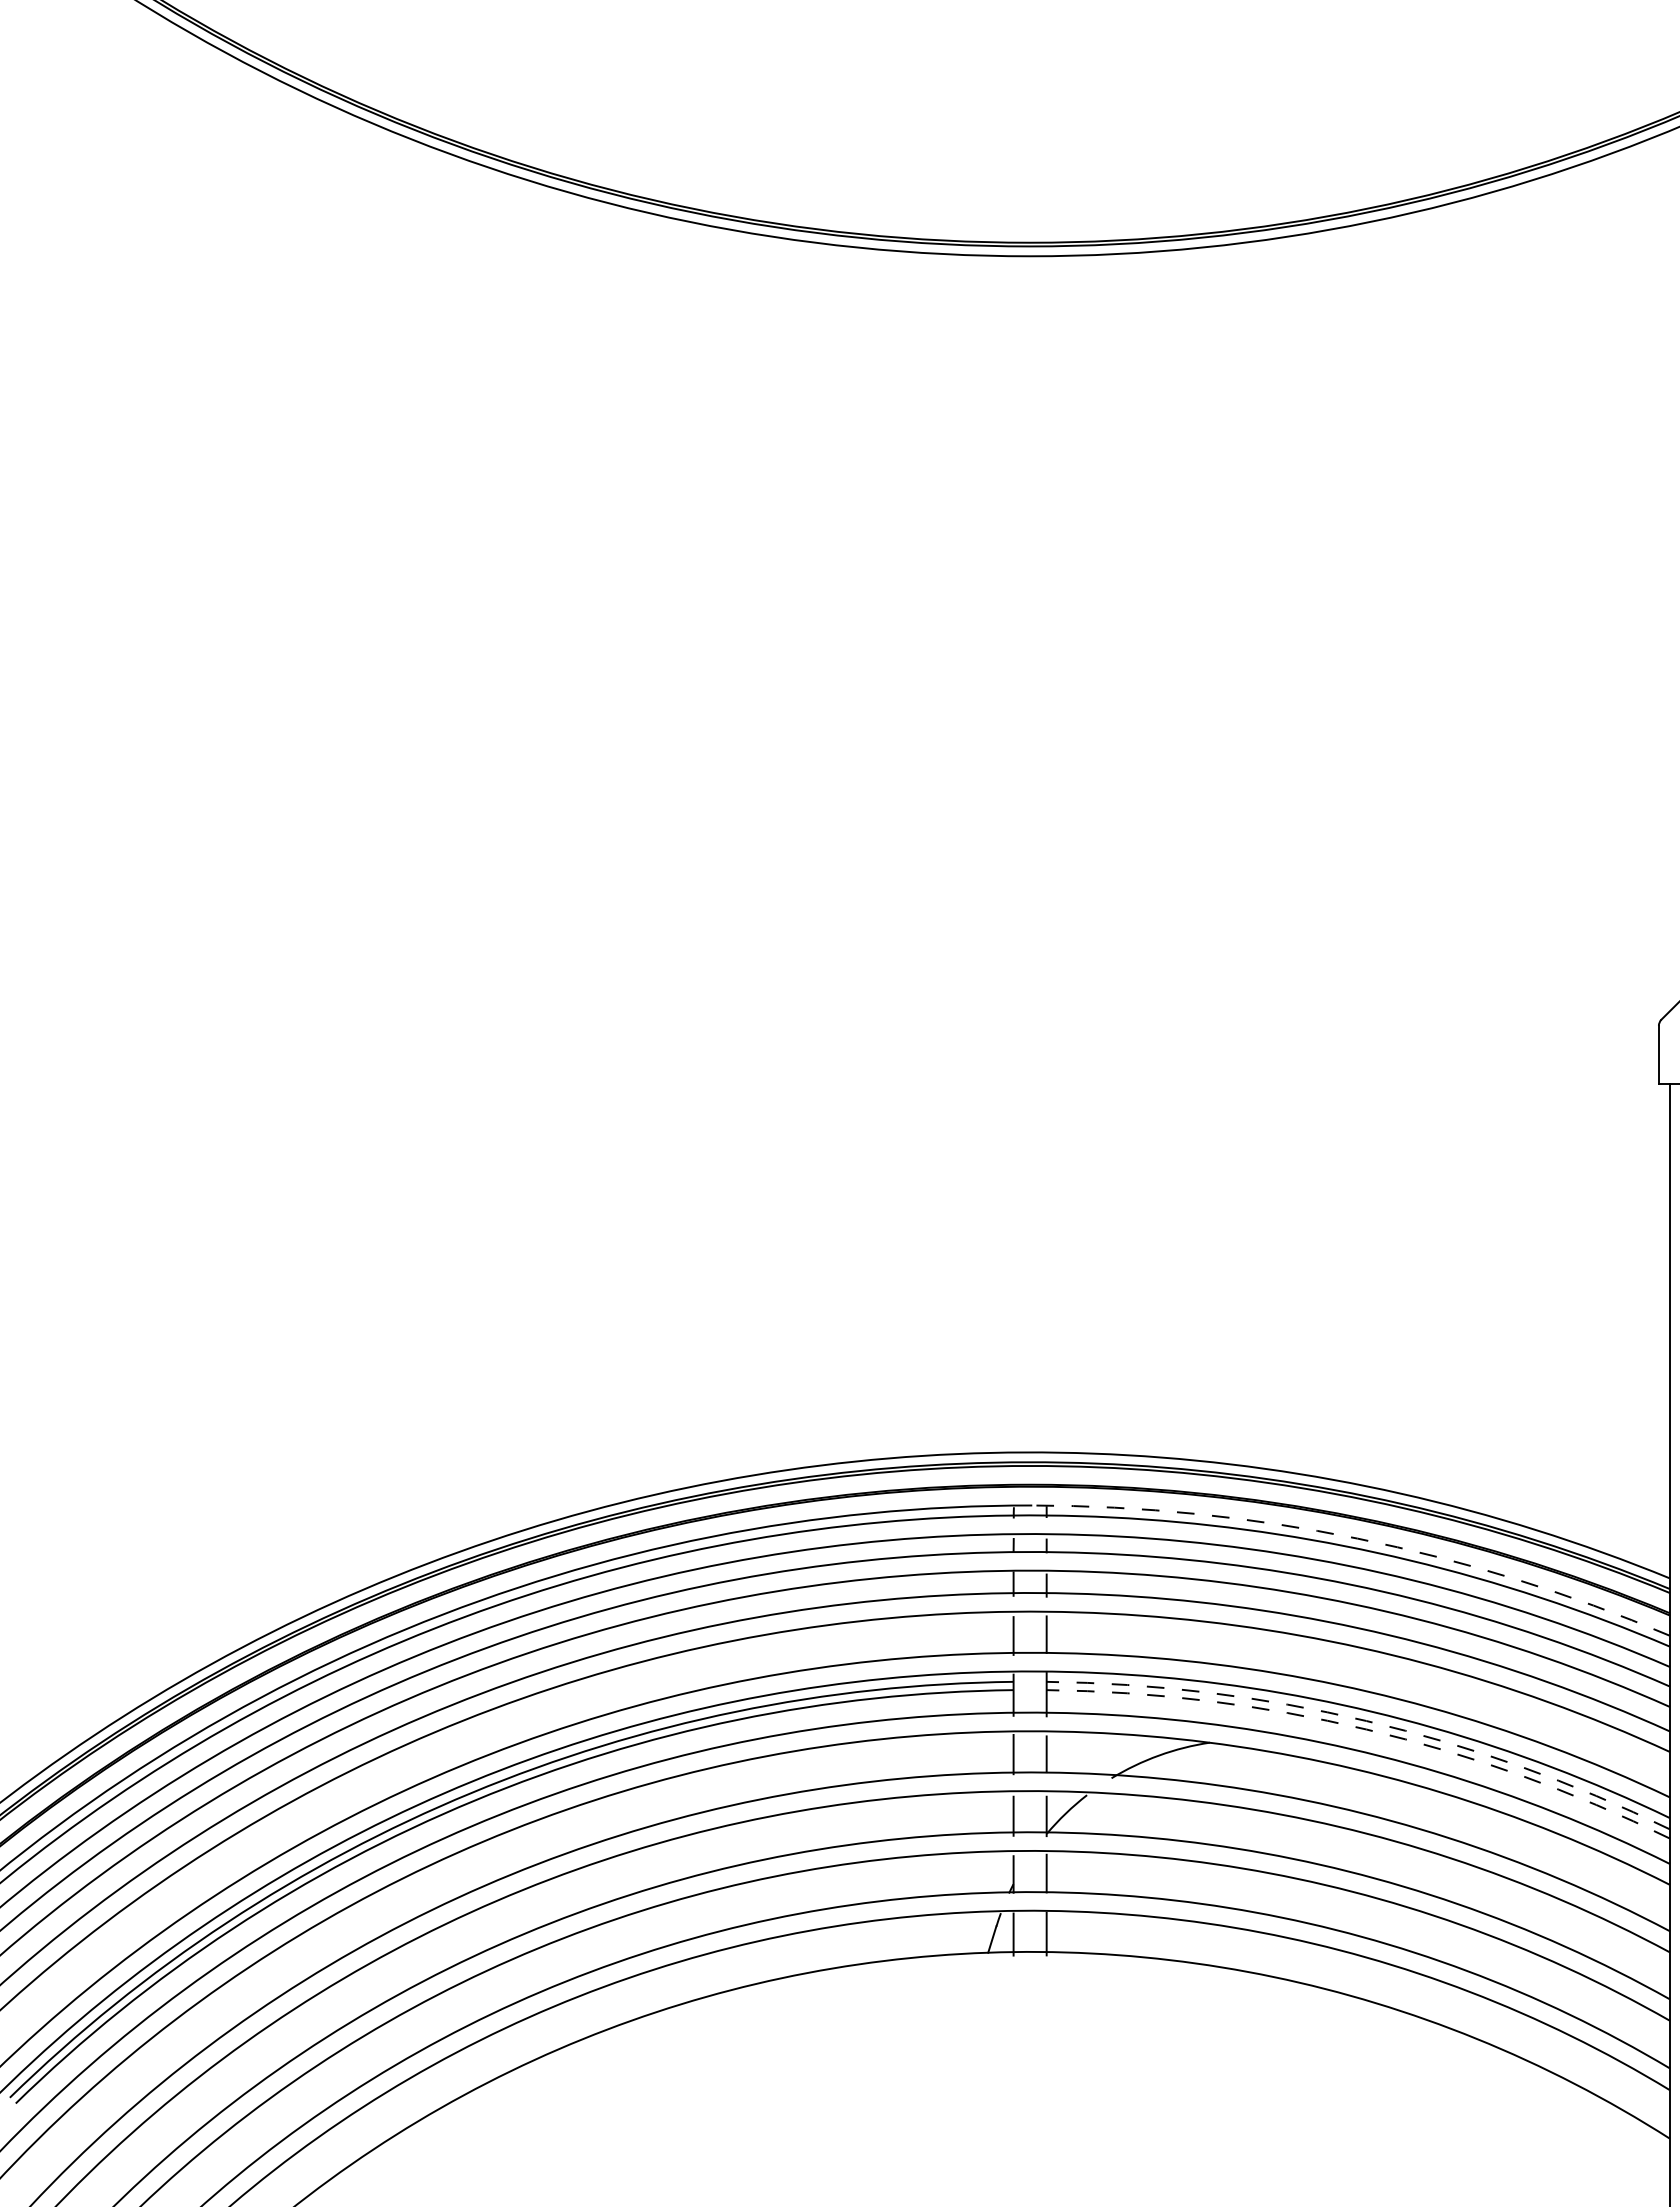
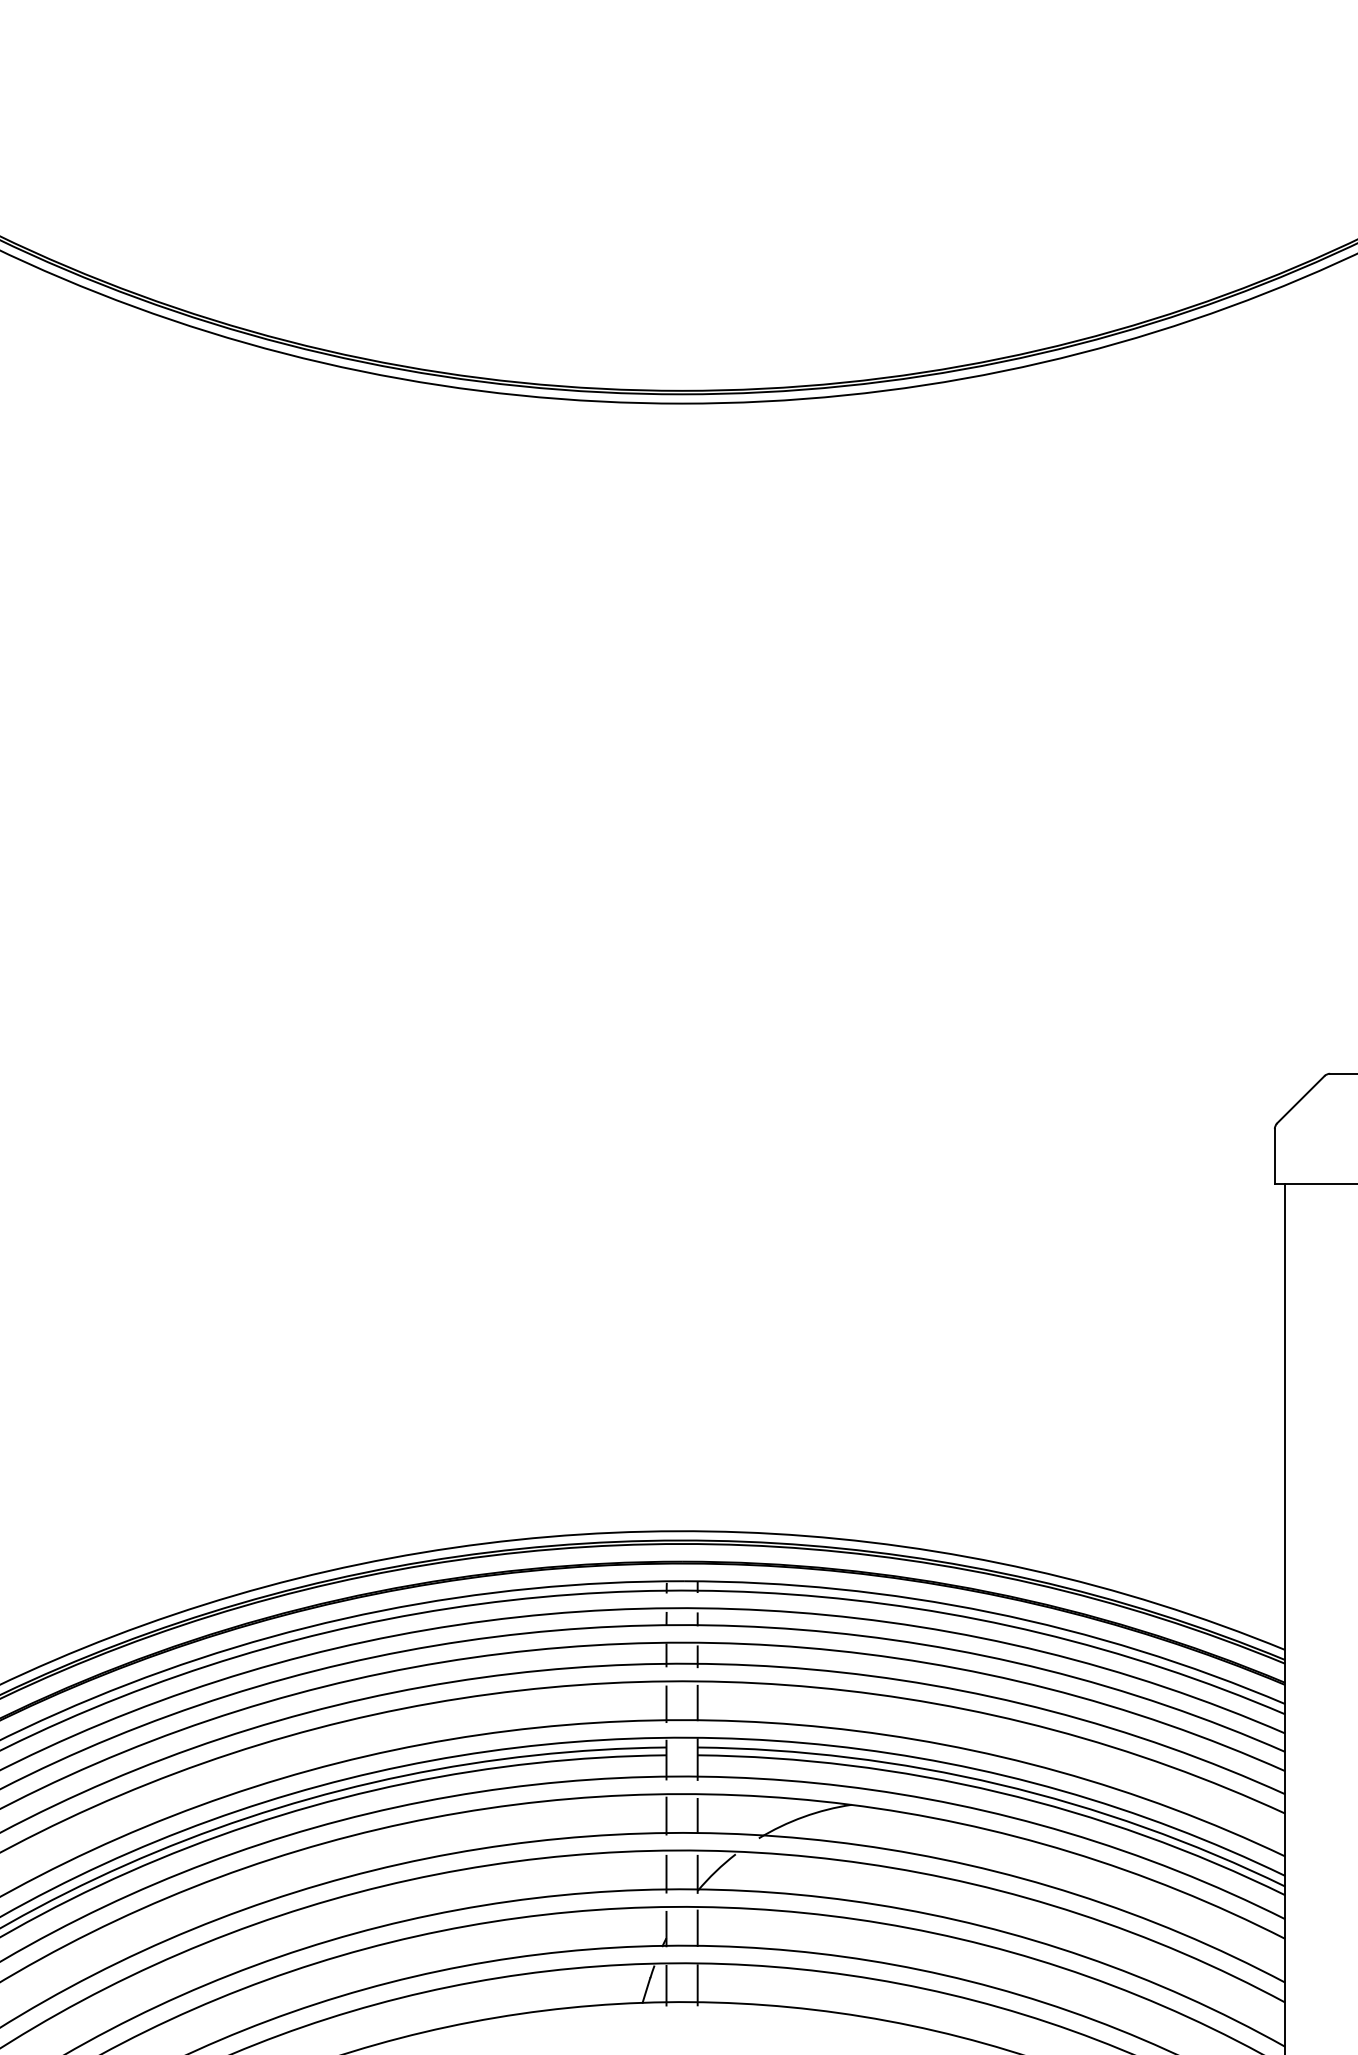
arc: (1357, 1538) -> (990, 1612), dashed -> solid
arc: (1366, 1721) -> (999, 1784), dashed -> solid
arc: (1366, 1729) -> (999, 1792), dashed -> solid

